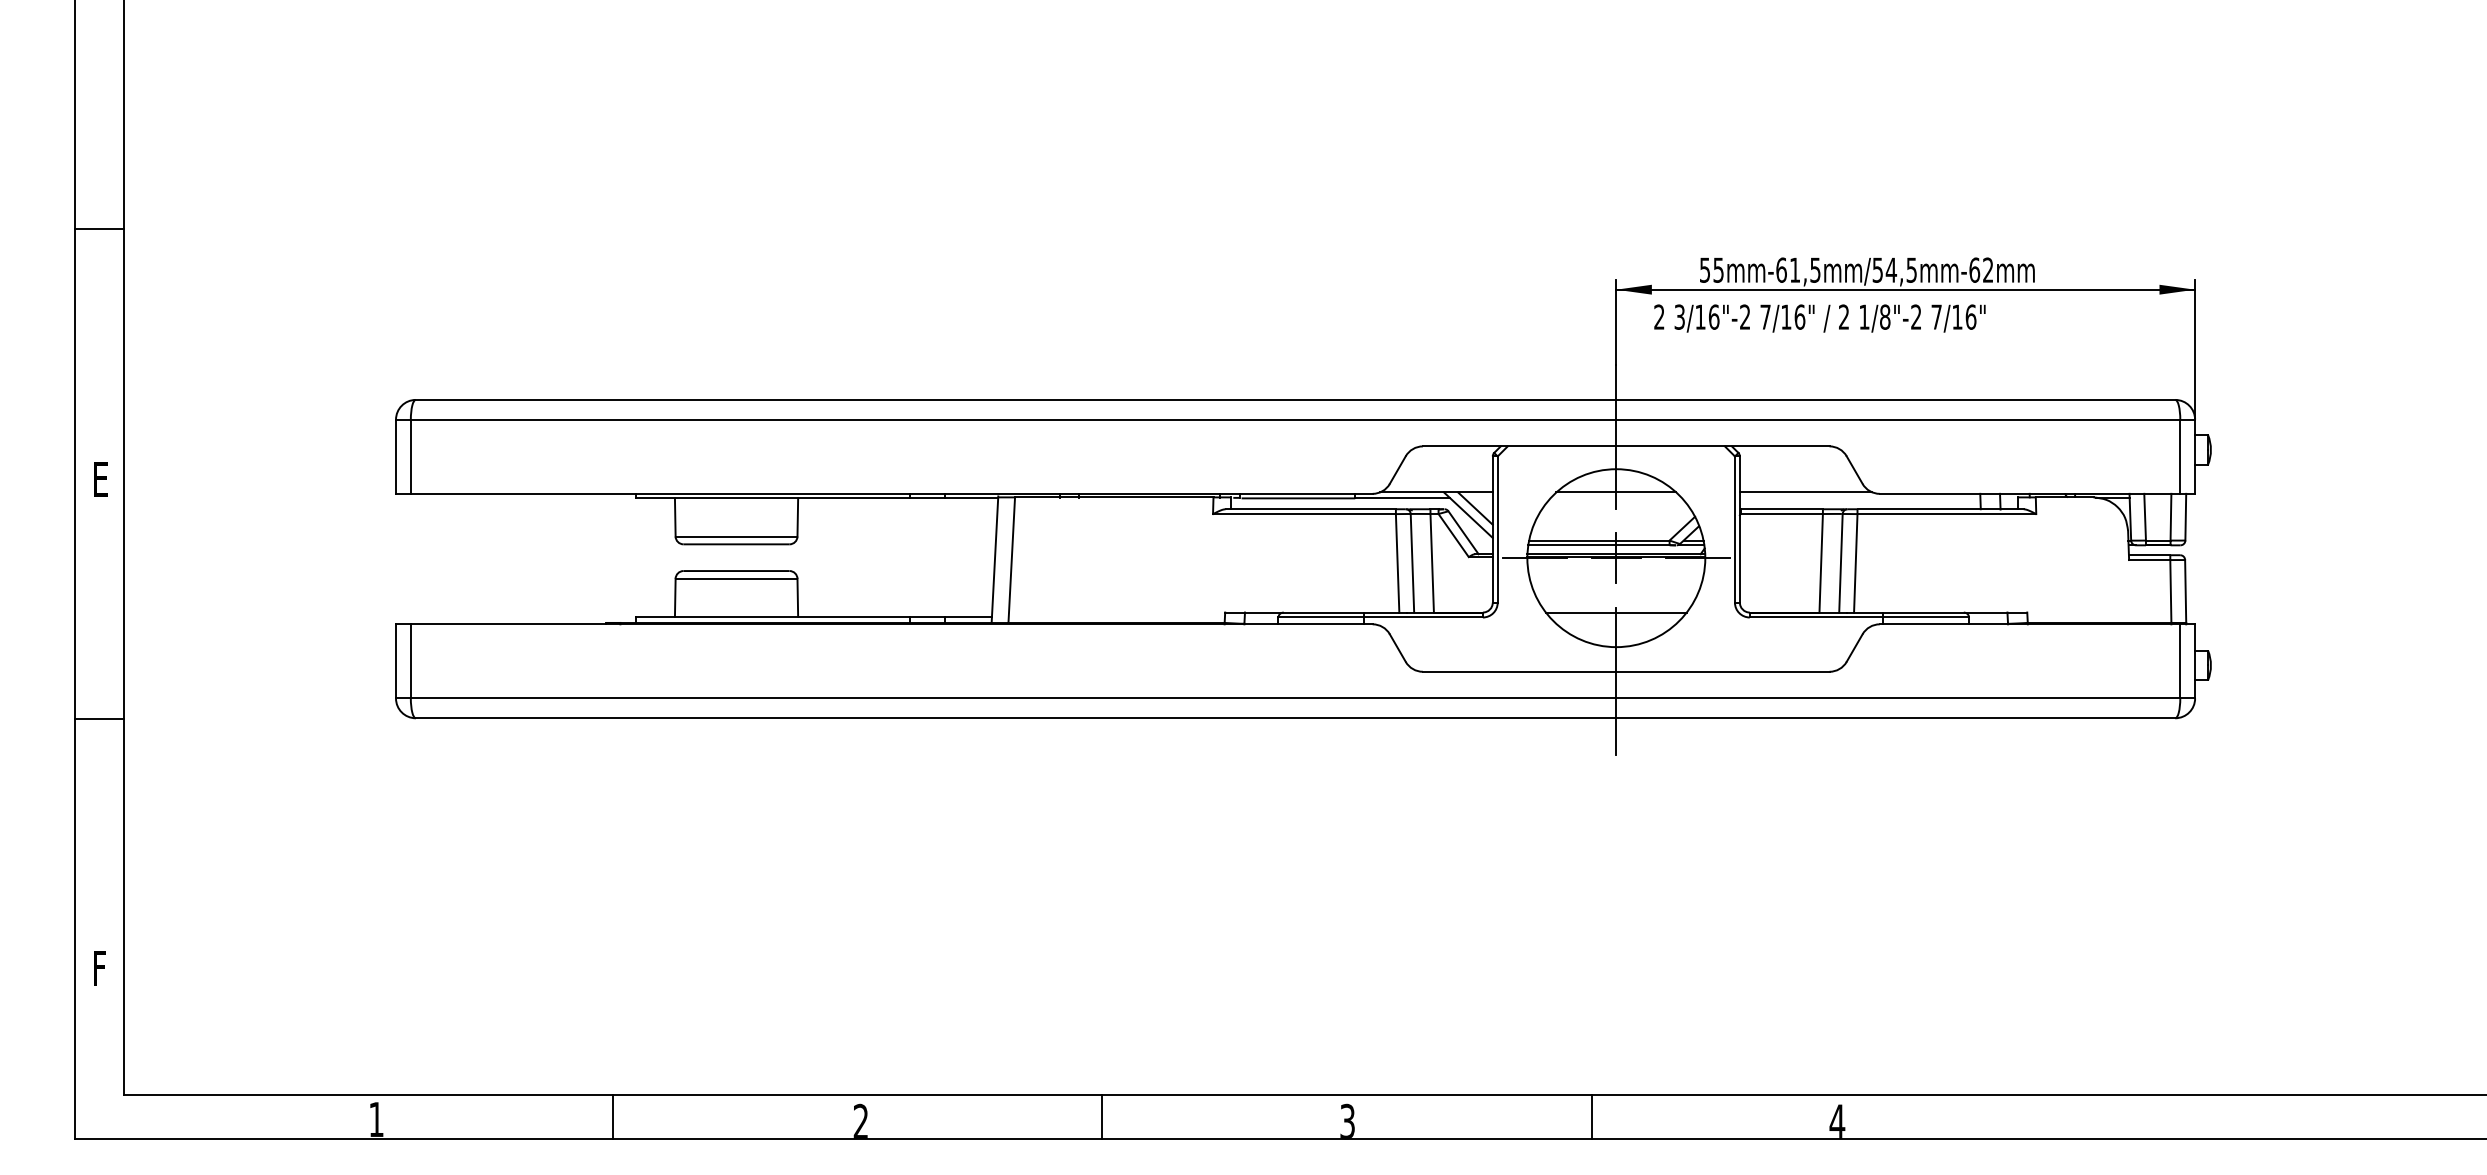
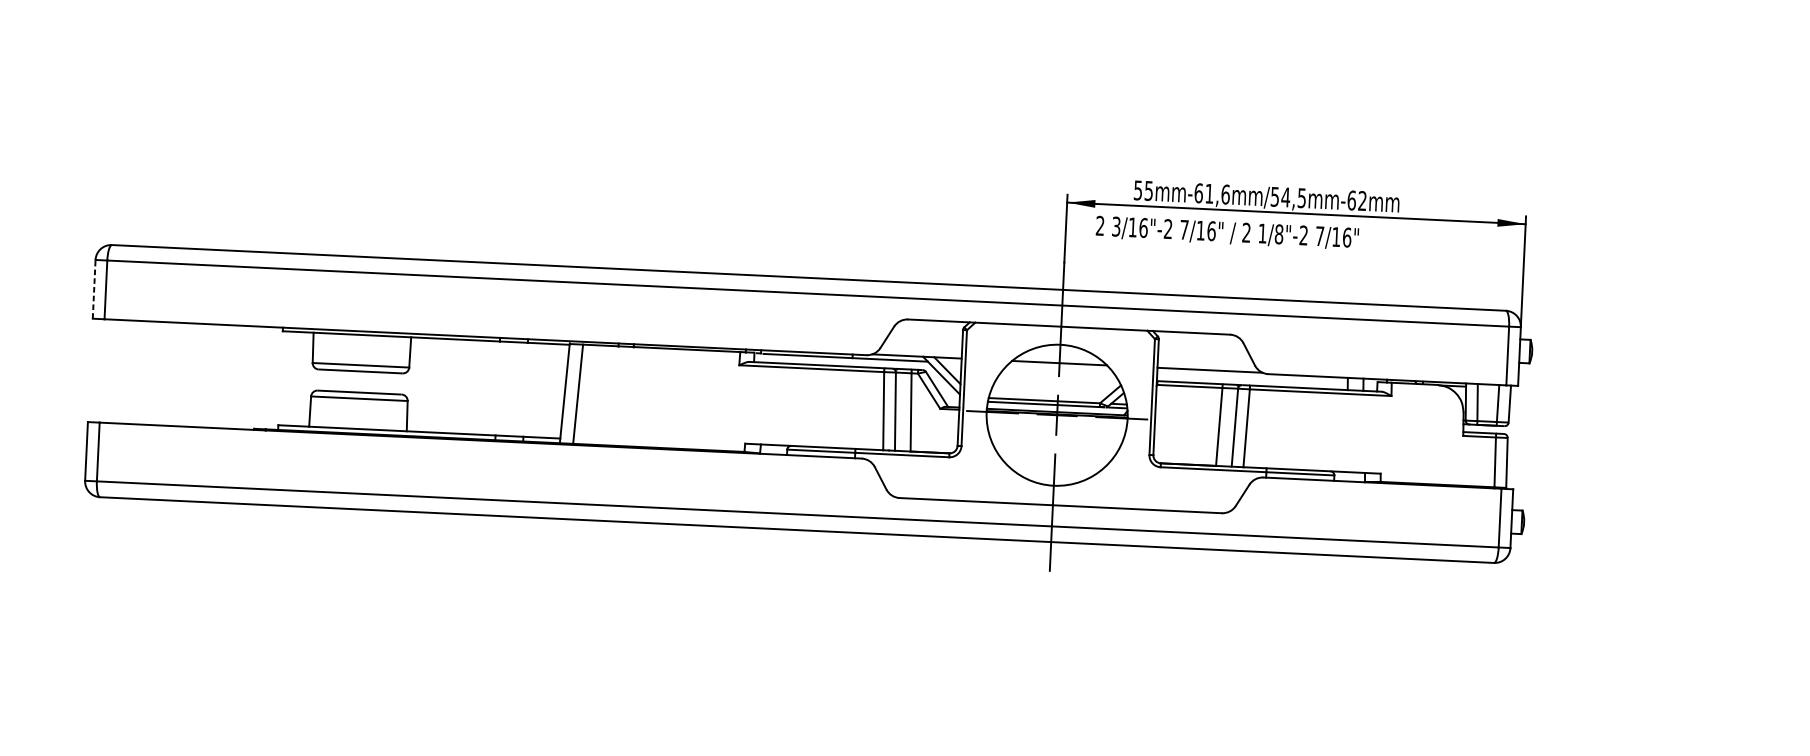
text: (1815, 269) -> (1225, 194), 55mm-61,5mm/54,5mm-62mm -> 55mm-61,6mm/54,5mm-62mm
line: (396, 456) -> (94, 289), solid -> dashed
line: (1615, 612) -> (1054, 458), removed

